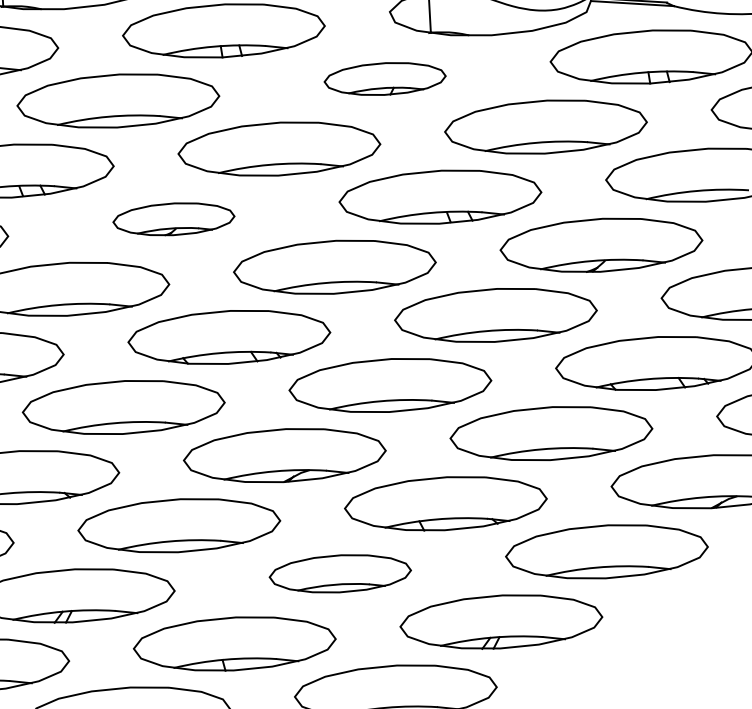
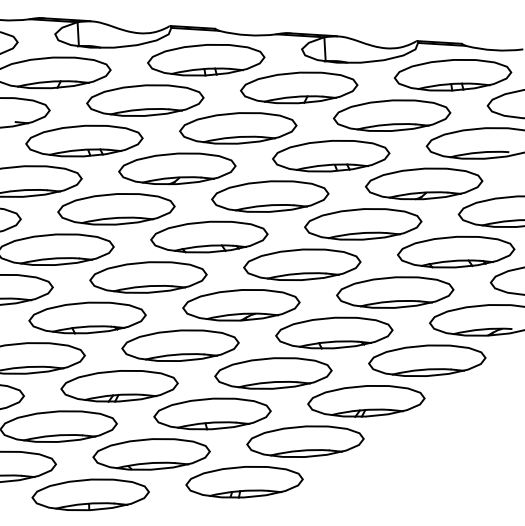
part: (385, 78) -> (299, 87), size x1.67
part: (174, 218) -> (177, 168), size x1.67
part: (340, 573) -> (273, 373), size x1.43

